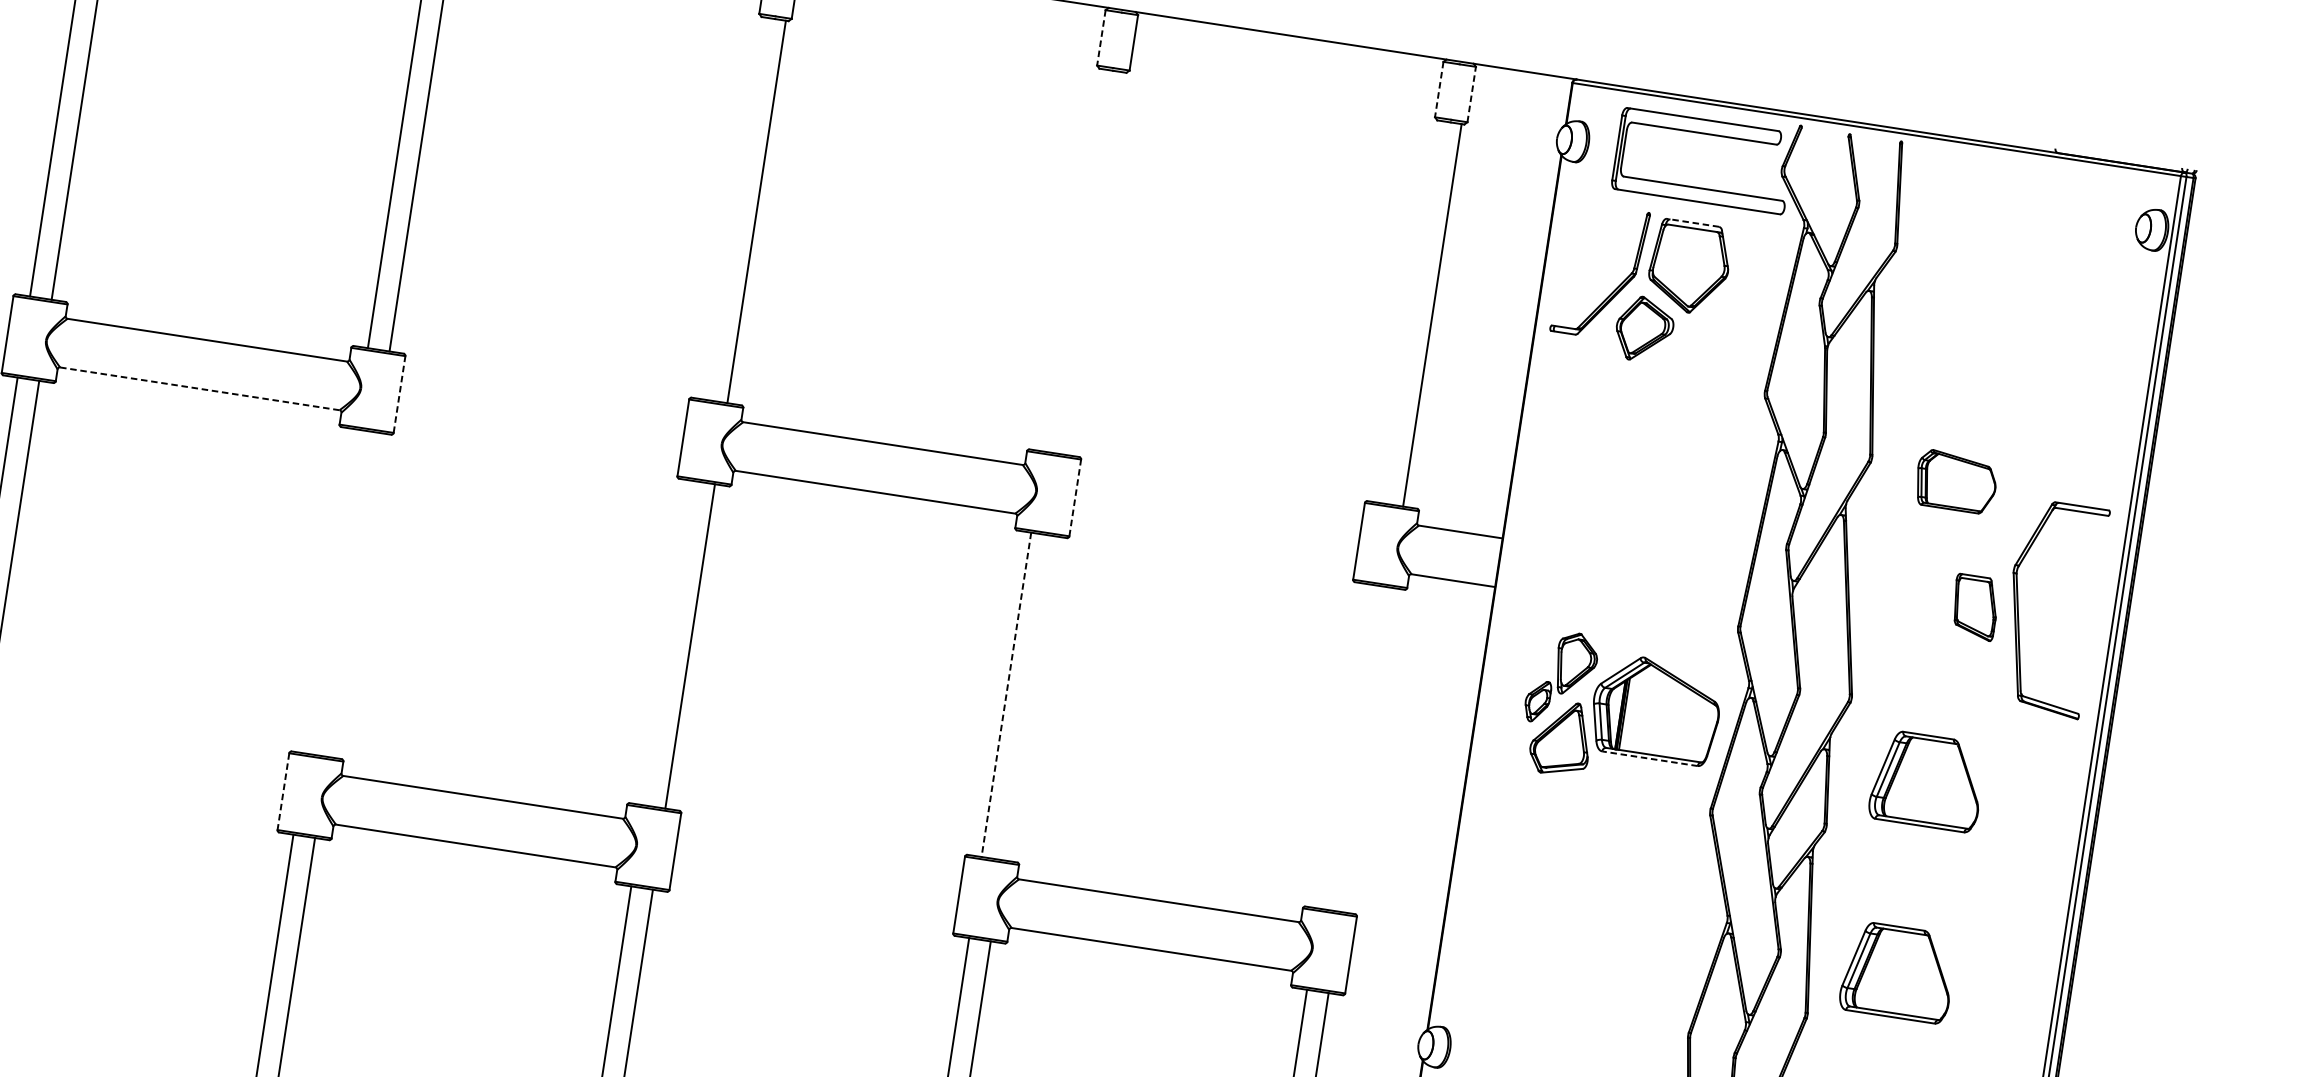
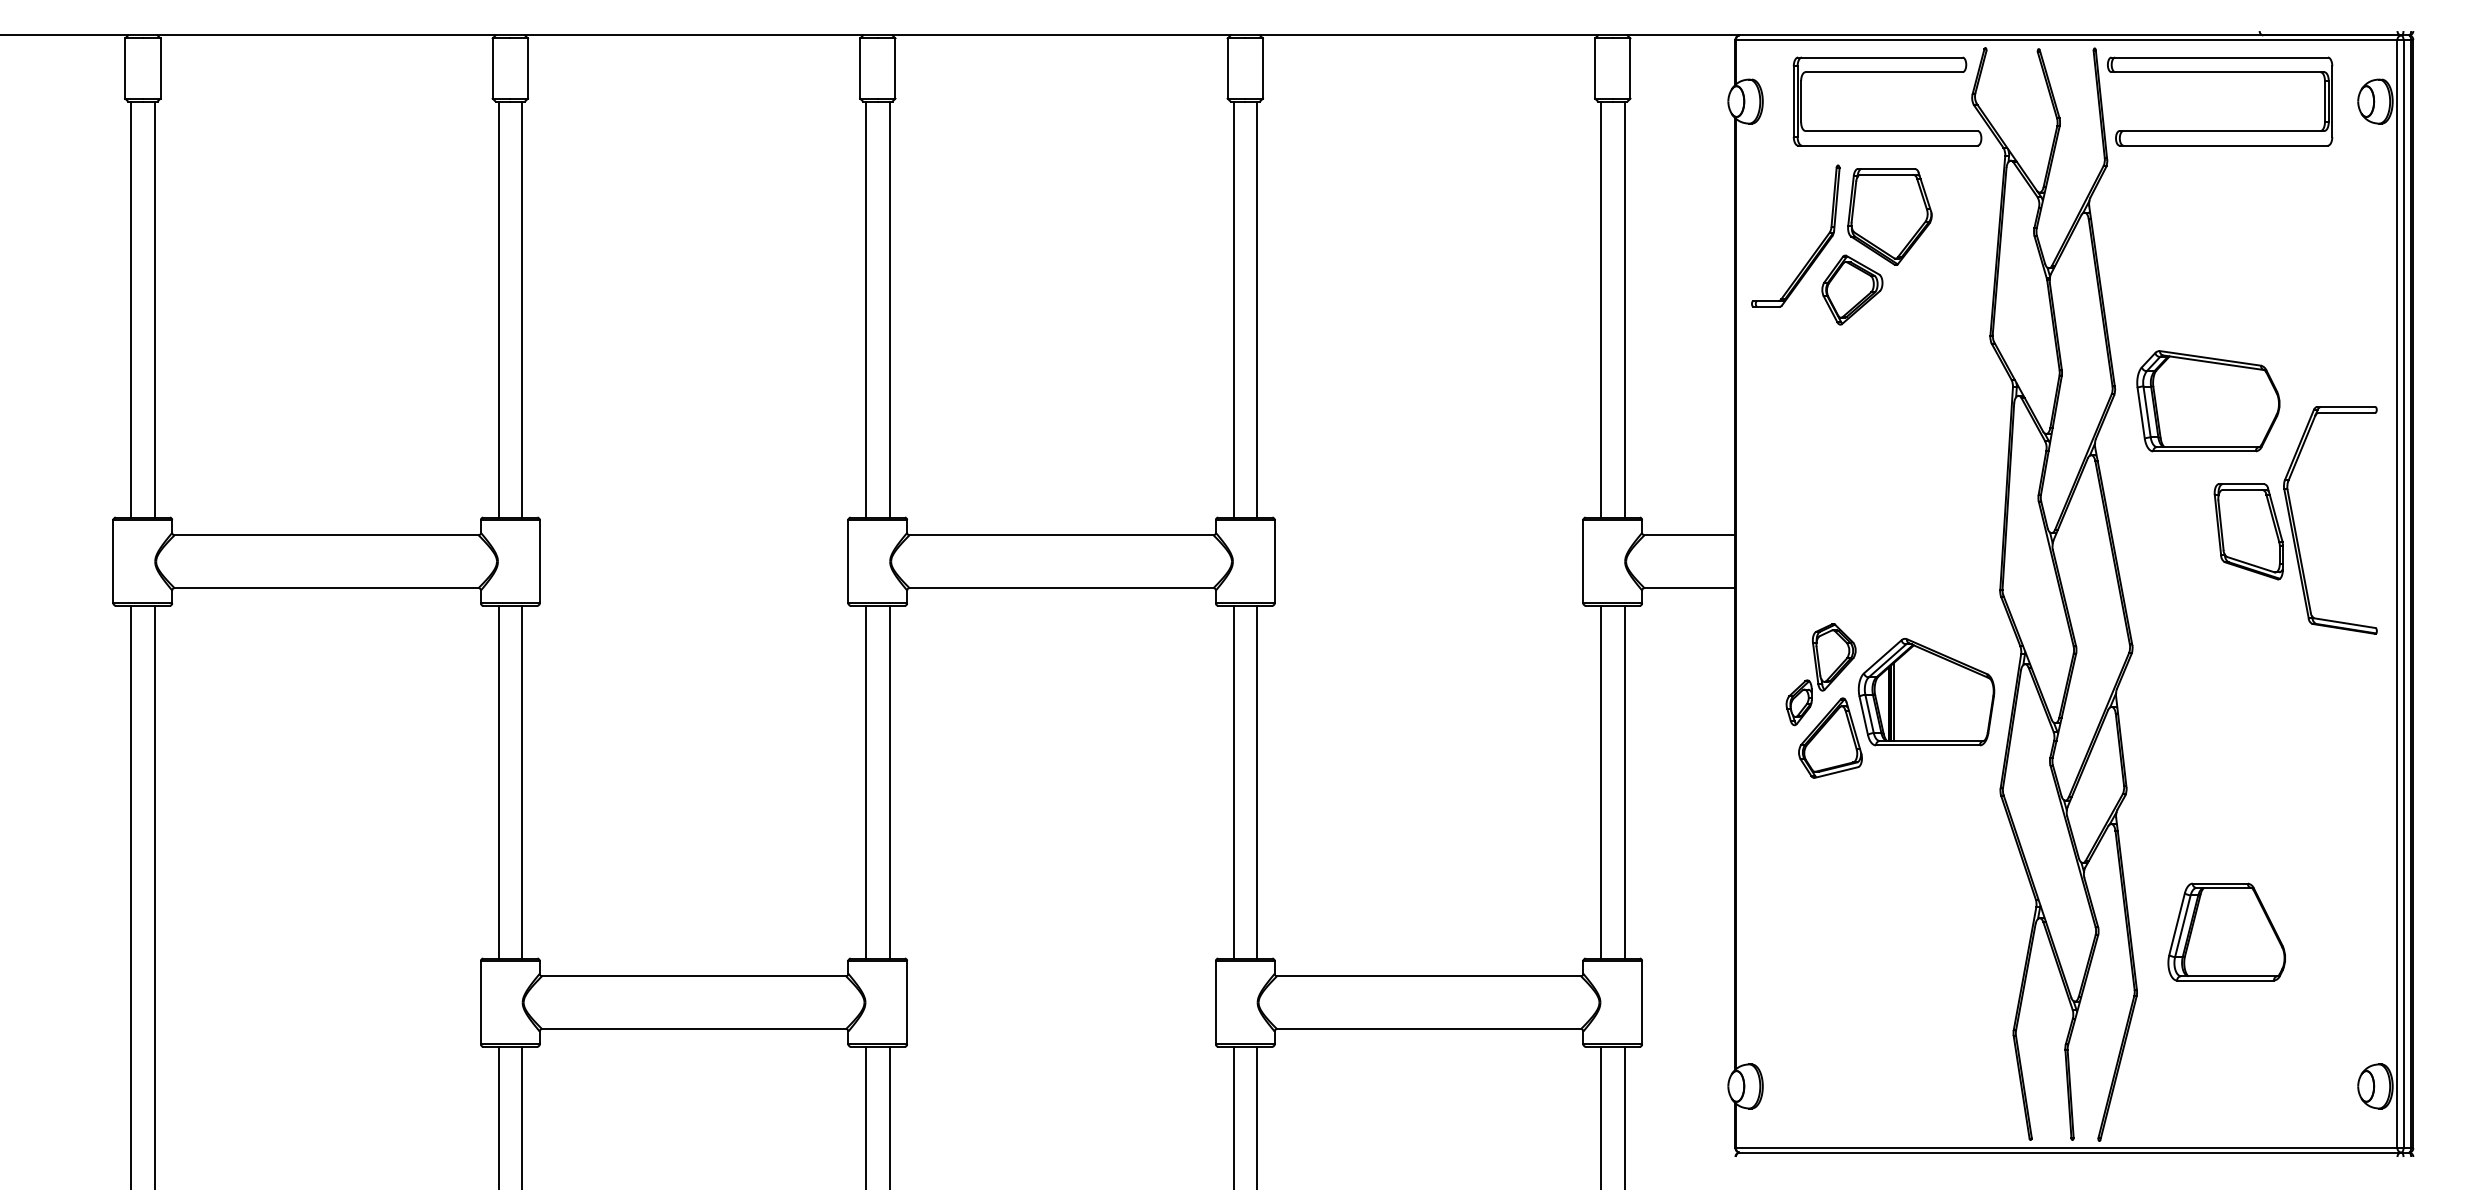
line: (1101, 38) -> (1227, 69), dashed -> solid
line: (1439, 90) -> (1595, 69), dashed -> solid
line: (1471, 94) -> (1630, 68), dashed -> solid
part: (2013, 181) -> (2220, 72), added
line: (735, 208) -> (866, 309), added
line: (1693, 222) -> (1886, 168), dashed -> solid
line: (1072, 260) -> (1233, 309), added
line: (1094, 263) -> (1257, 309), added
line: (1411, 312) -> (1601, 309), added
line: (200, 389) -> (327, 588), dashed -> solid
line: (399, 394) -> (539, 561), dashed -> solid
part: (1956, 482) -> (2208, 401), size x1.67
line: (1075, 497) -> (1274, 561), dashed -> solid
line: (330, 590) -> (498, 781), added
line: (352, 594) -> (522, 781), added
part: (1974, 607) -> (2248, 531), size x1.43
line: (669, 642) -> (866, 781), added
line: (1006, 695) -> (1233, 782), dashed -> solid
line: (1028, 697) -> (1257, 781), added
line: (1344, 745) -> (1601, 781), added
line: (1365, 749) -> (1624, 781), added
line: (1649, 758) -> (1927, 745), dashed -> solid
part: (1927, 780) -> (2226, 723), removed
line: (283, 791) -> (480, 1002), dashed -> solid

